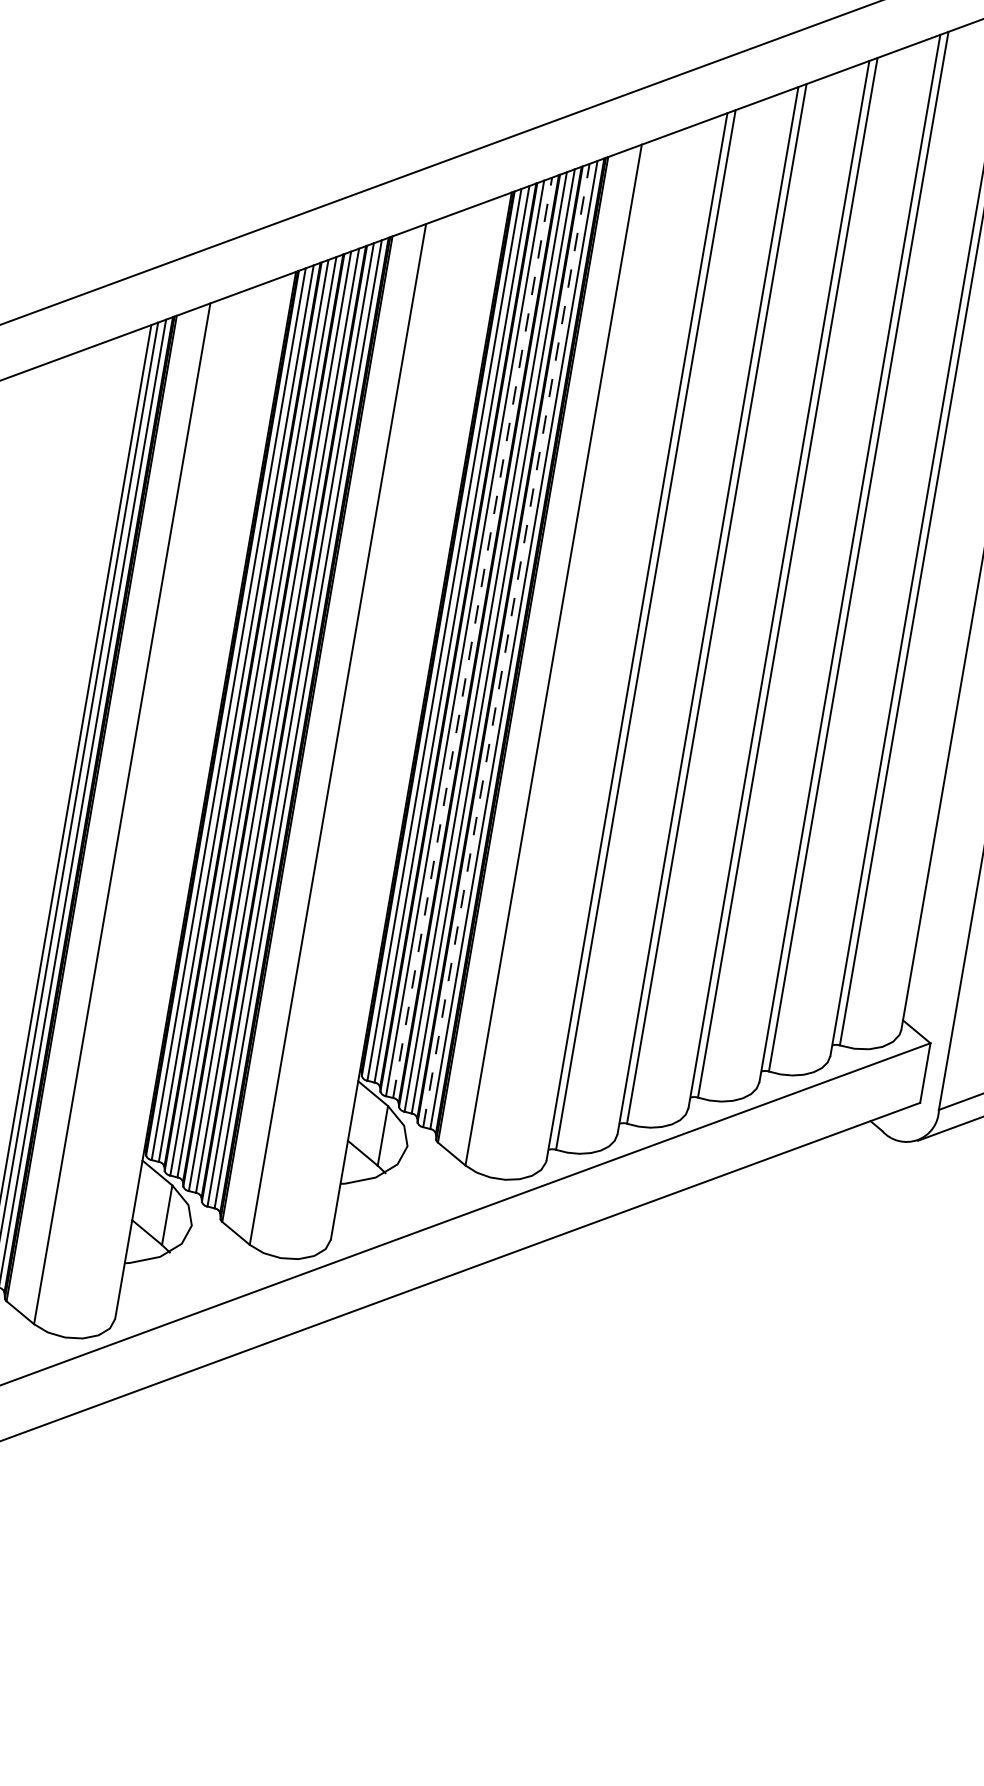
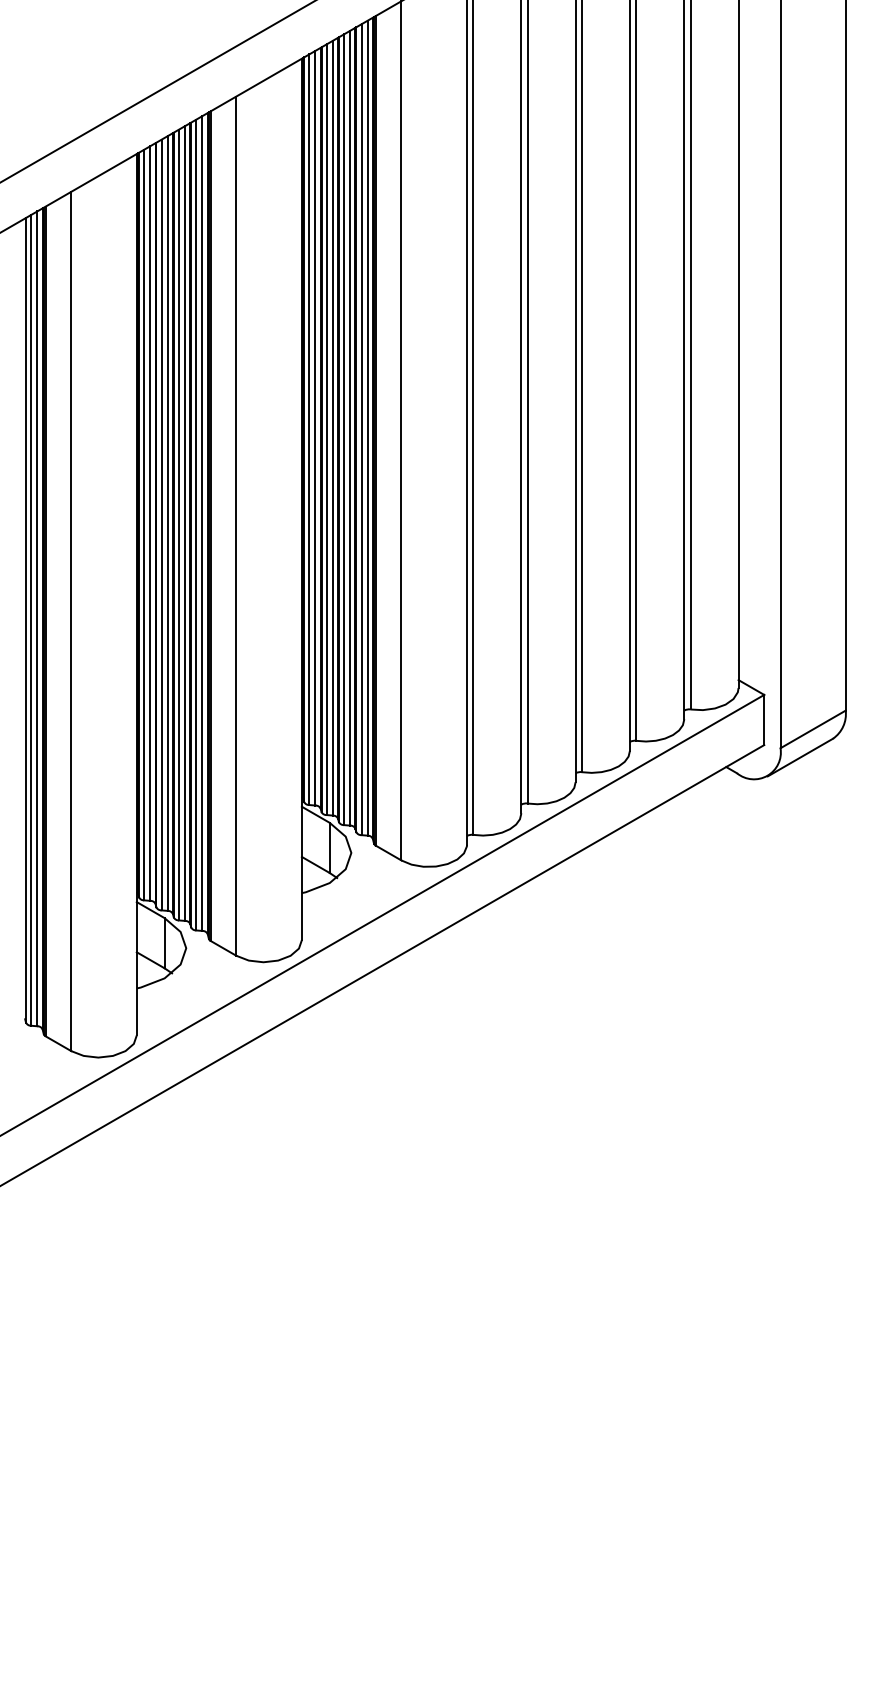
line: (472, 636) -> (332, 427), dashed -> solid
line: (506, 645) -> (361, 429), dashed -> solid

